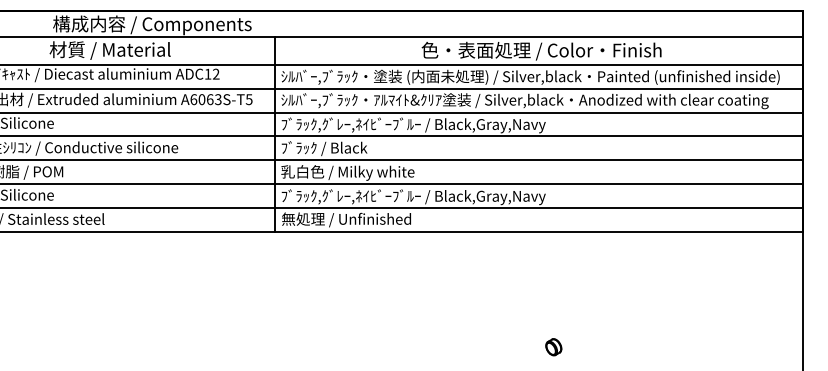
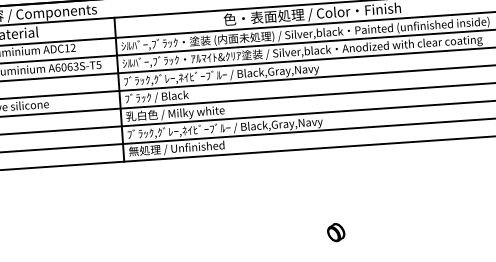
part: (553, 346) -> (335, 232), size x1.43

